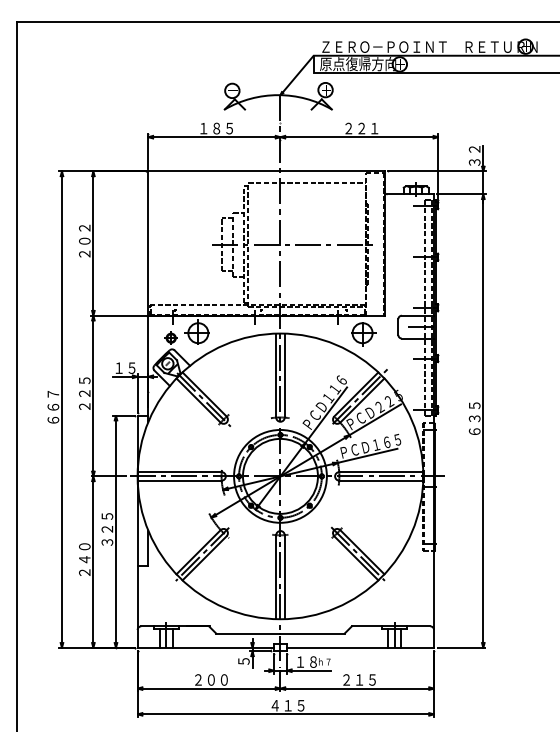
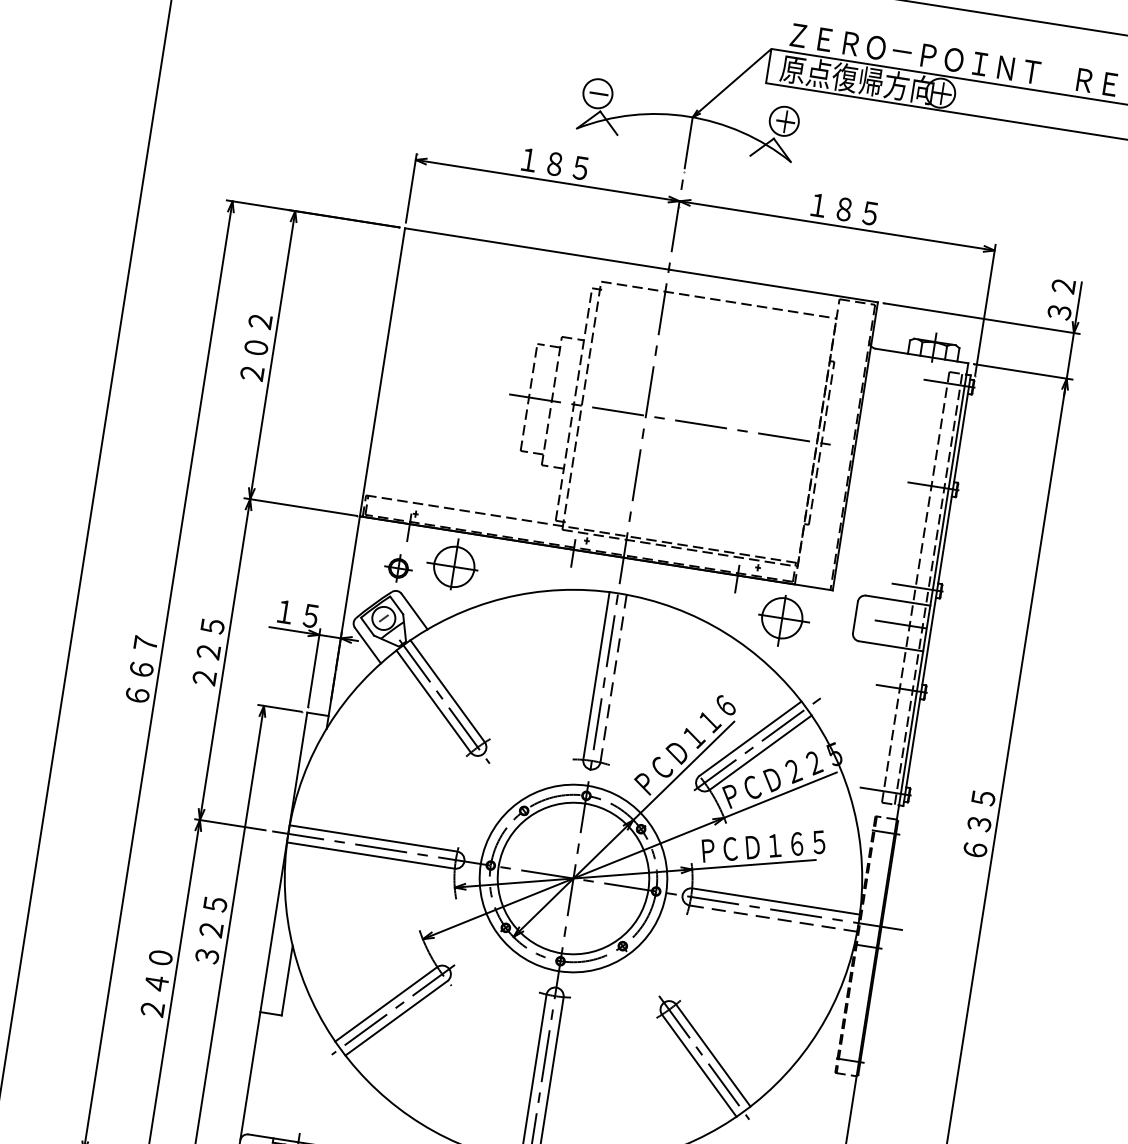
text: (361, 128) -> (844, 209), ２２１ -> １８５
line: (284, 375) -> (613, 678), solid -> dashed
line: (381, 480) -> (773, 918), solid -> dashed

